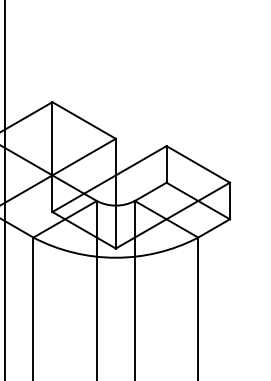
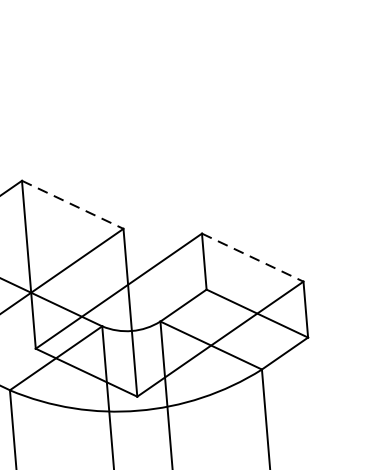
line: (84, 120) -> (73, 204), solid -> dashed
line: (198, 164) -> (253, 257), solid -> dashed

